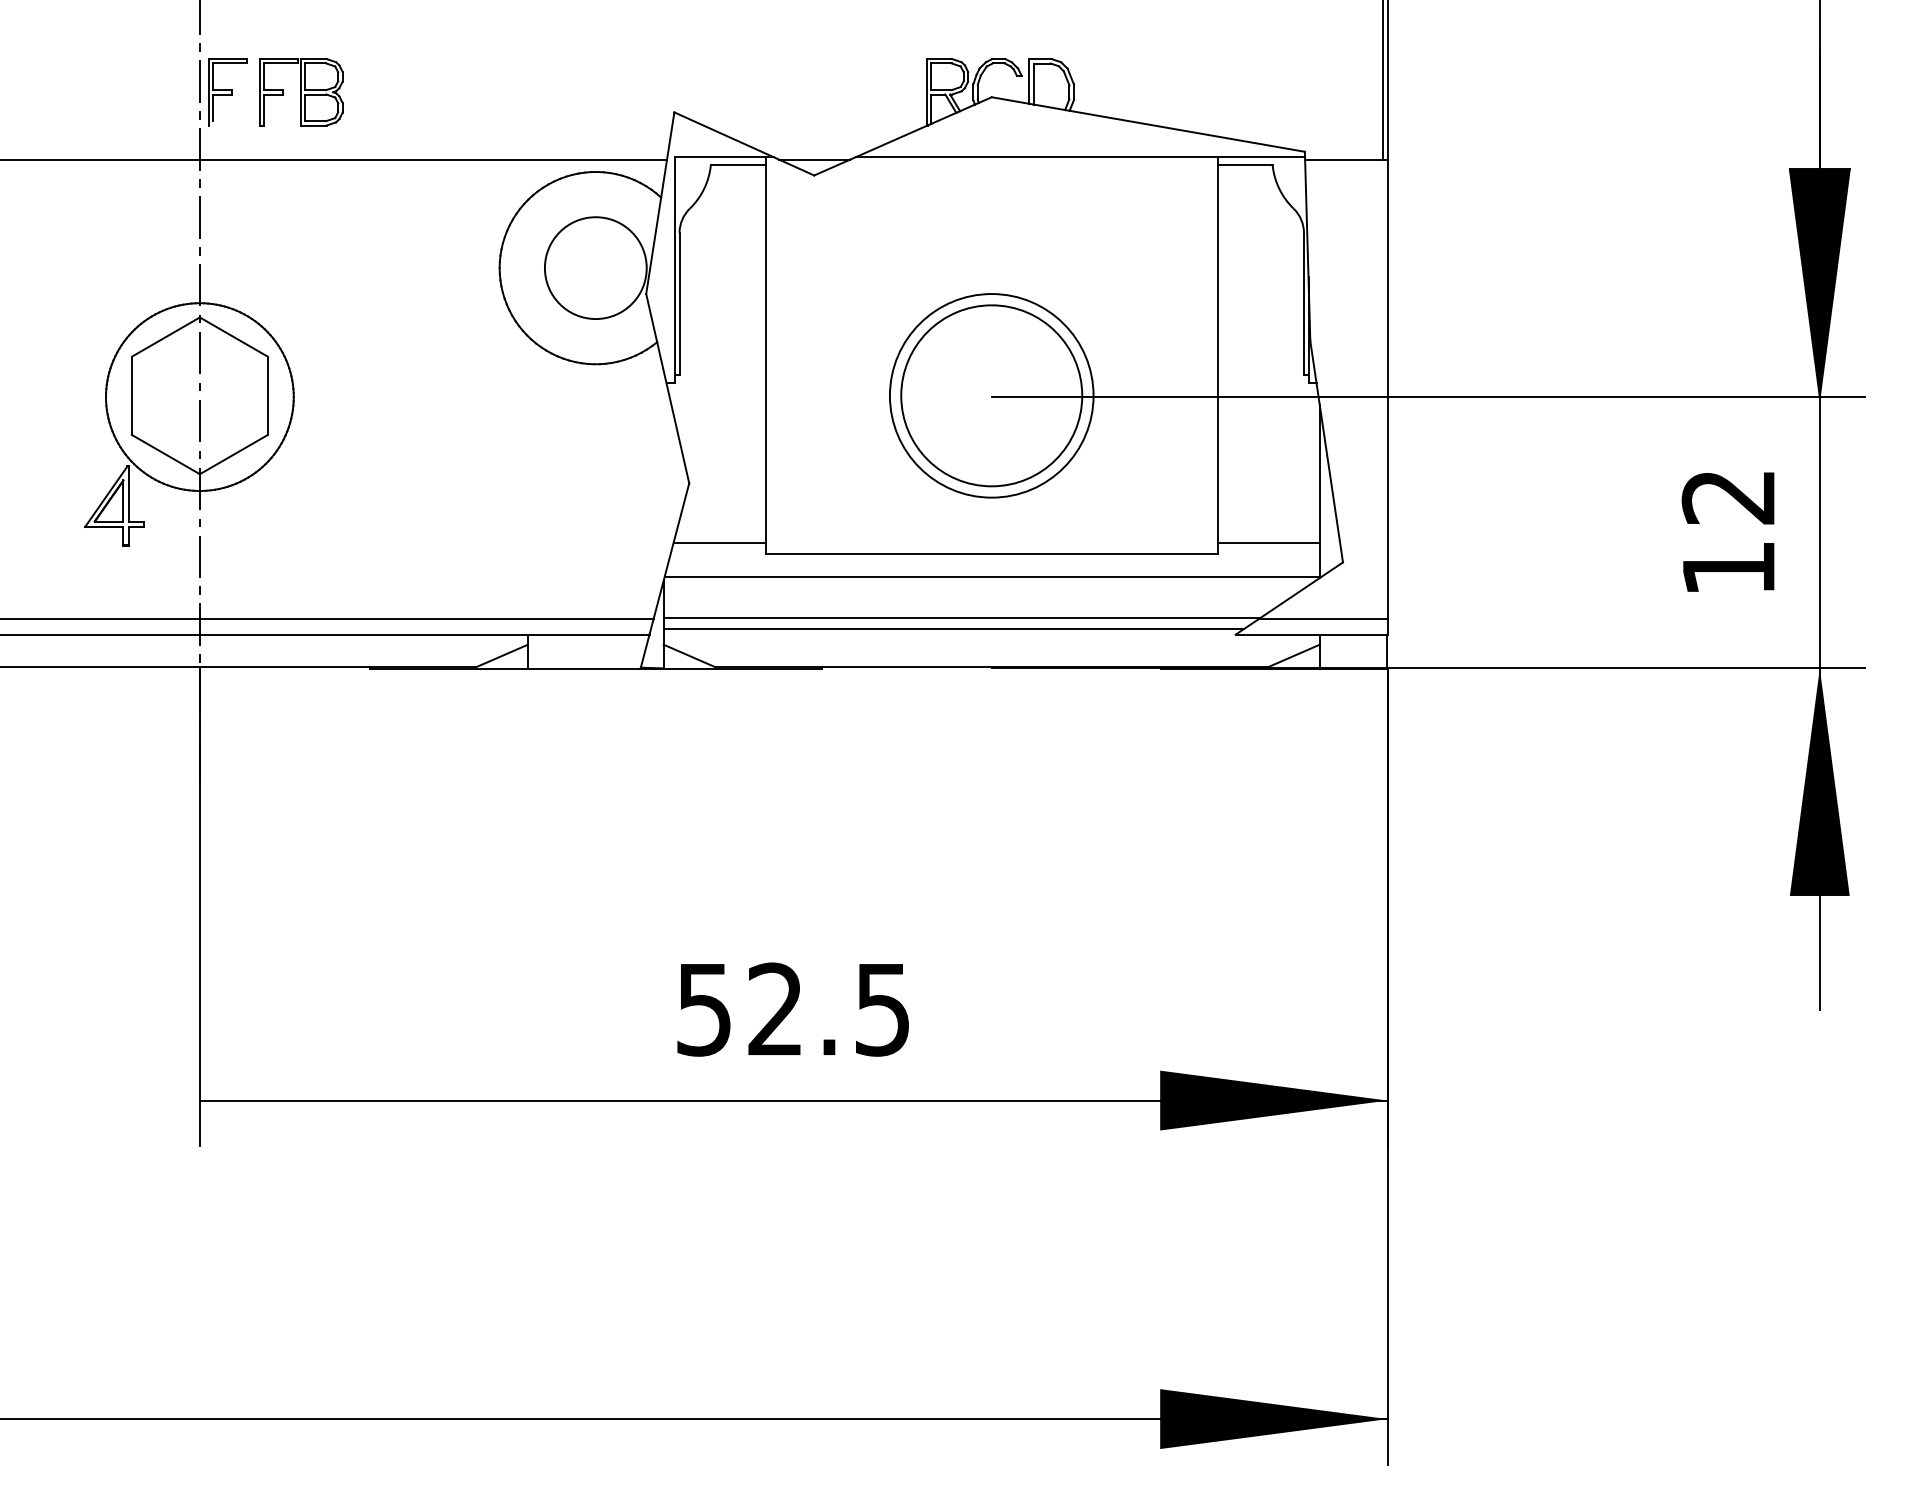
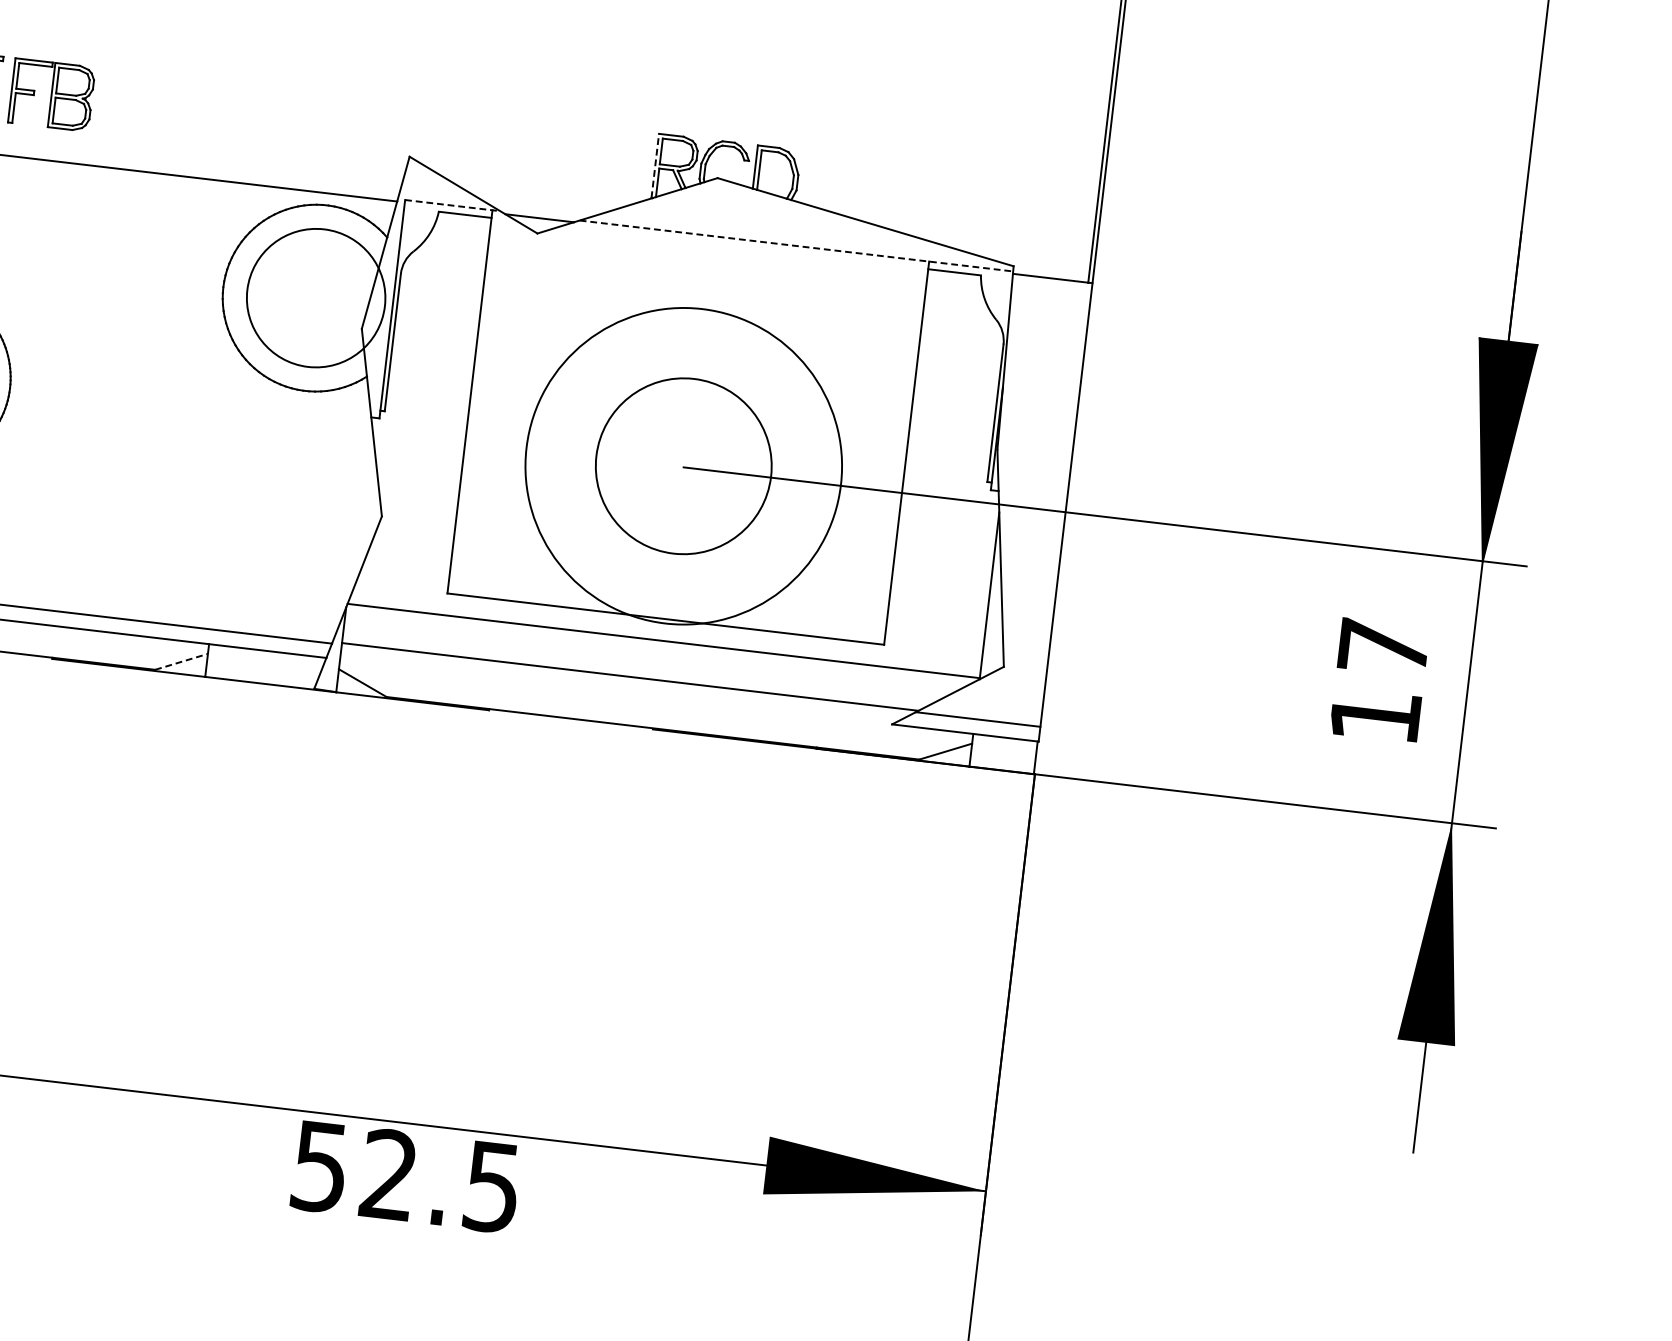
line: (926, 91) -> (655, 165), solid -> dashed
line: (724, 157) -> (452, 205), solid -> dashed
line: (1080, 157) -> (796, 246), solid -> dashed
circle: (595, 268) -> (315, 298), size x1.4
circle: (991, 395) -> (683, 465), size x1.6
text: (1727, 497) -> (1382, 647), 12 -> 17
line: (719, 542) -> (404, 576), removed
line: (1268, 542) -> (934, 639), removed
line: (953, 628) -> (620, 686), removed
line: (502, 655) -> (182, 661), solid -> dashed
text: (792, 1009) -> (405, 1176), moved

